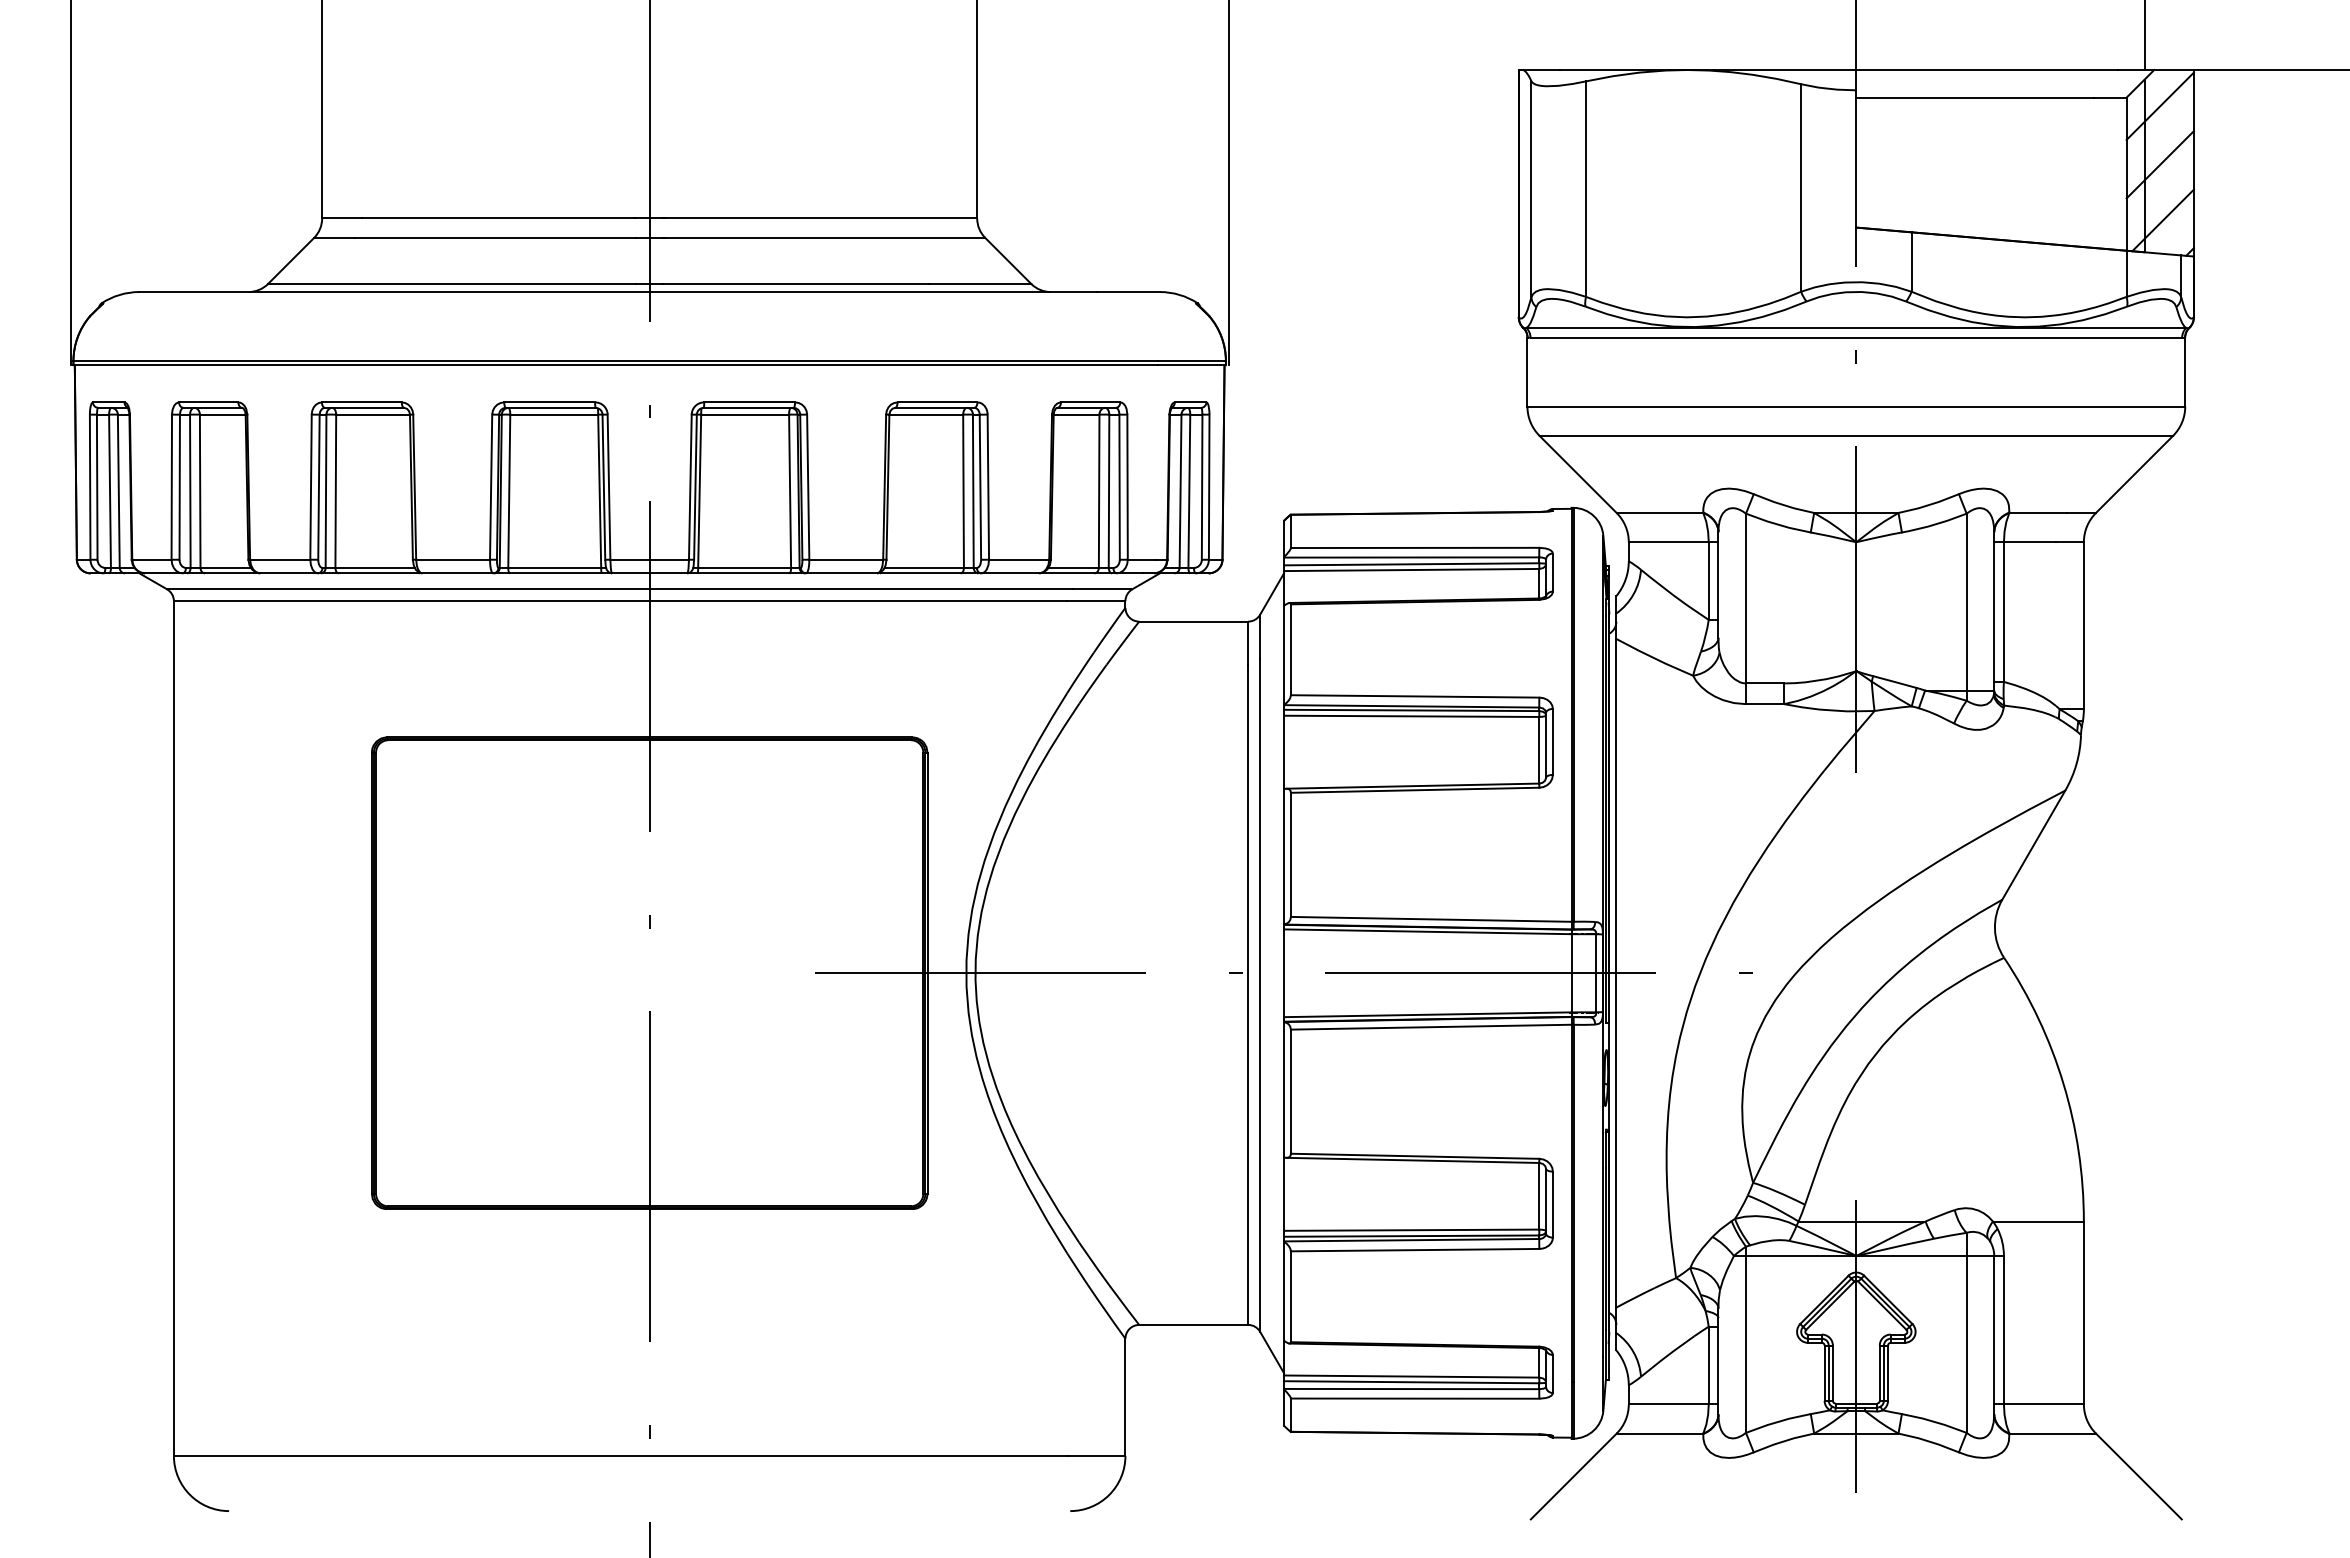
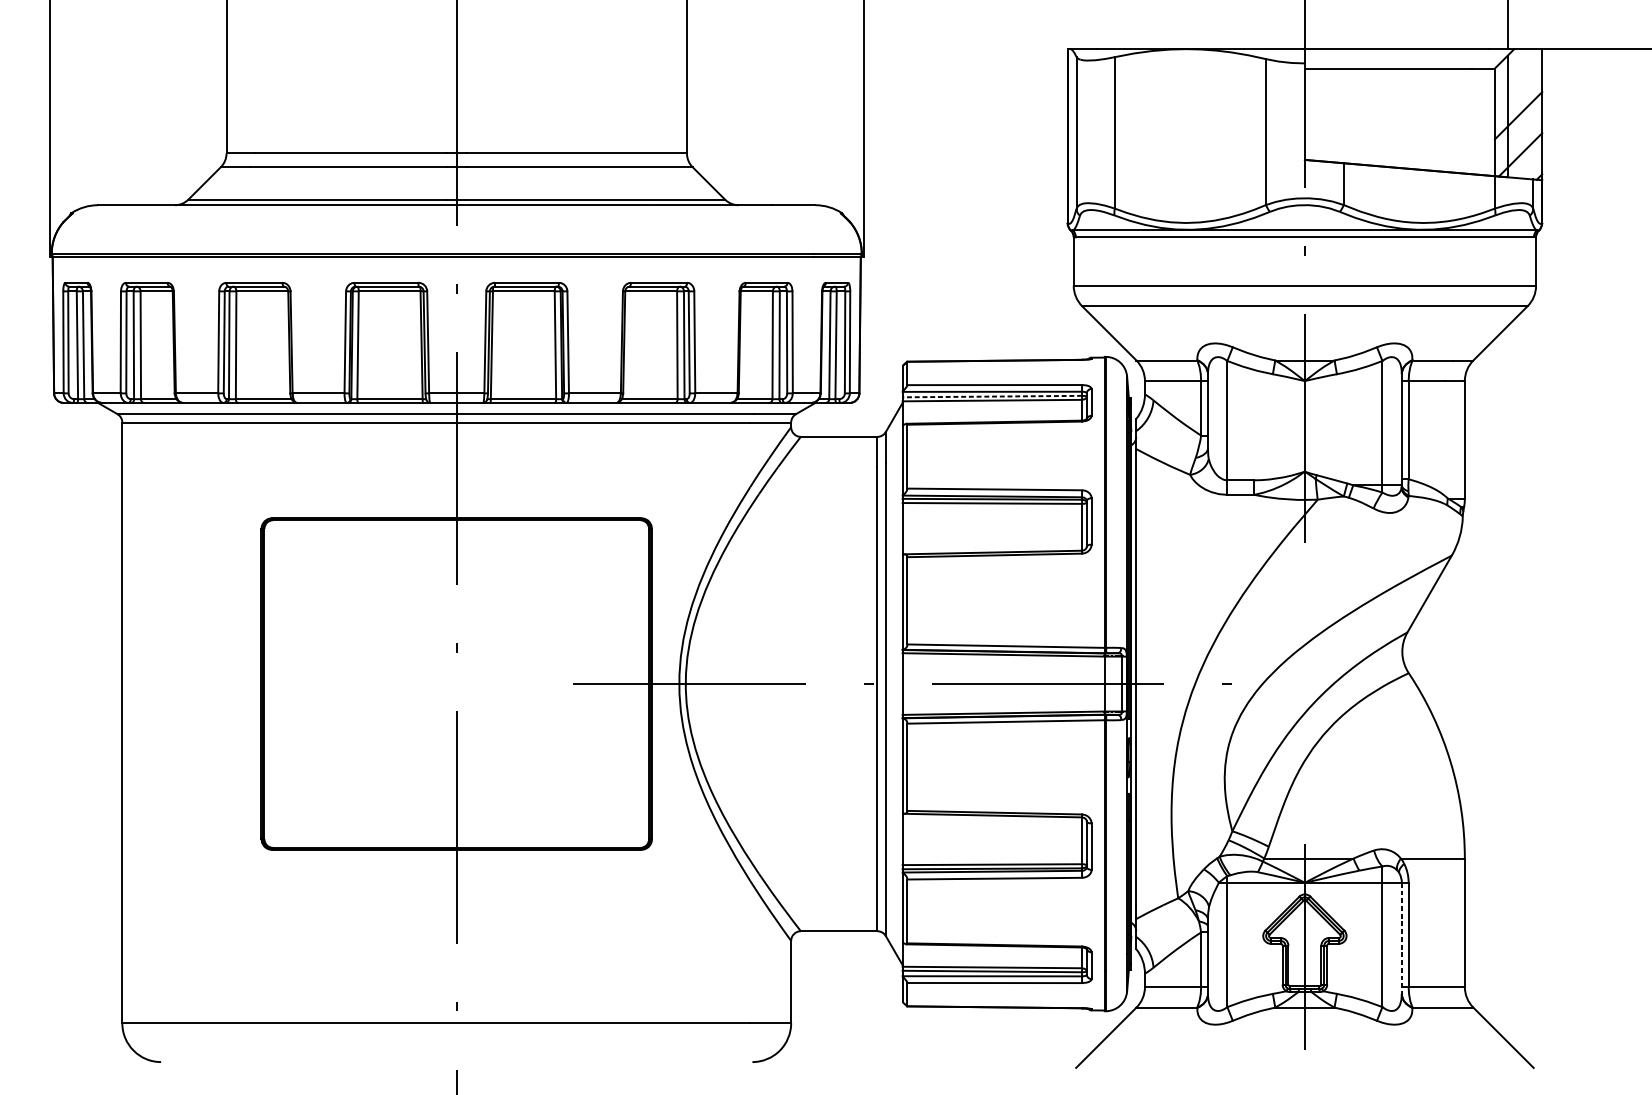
line: (2159, 105) -> (1518, 74), removed
line: (1411, 564) -> (992, 396), solid -> dashed
line: (1994, 1335) -> (1402, 938), solid -> dashed

